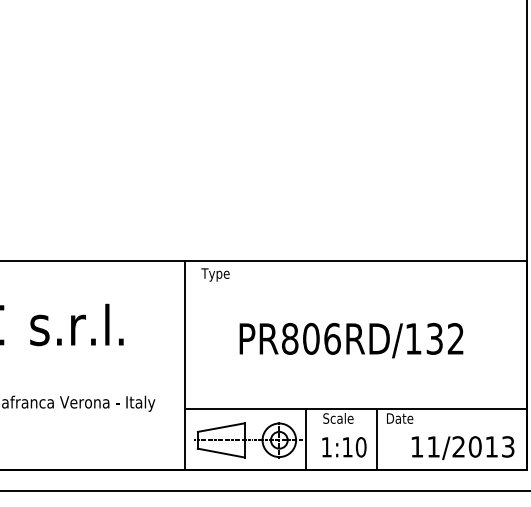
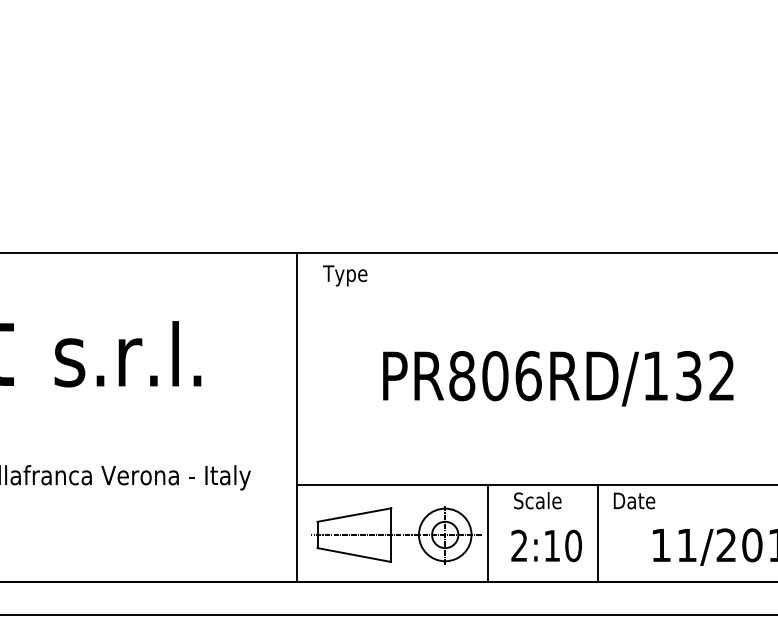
text: (326, 447) -> (519, 546), 1:10 -> 2:10

